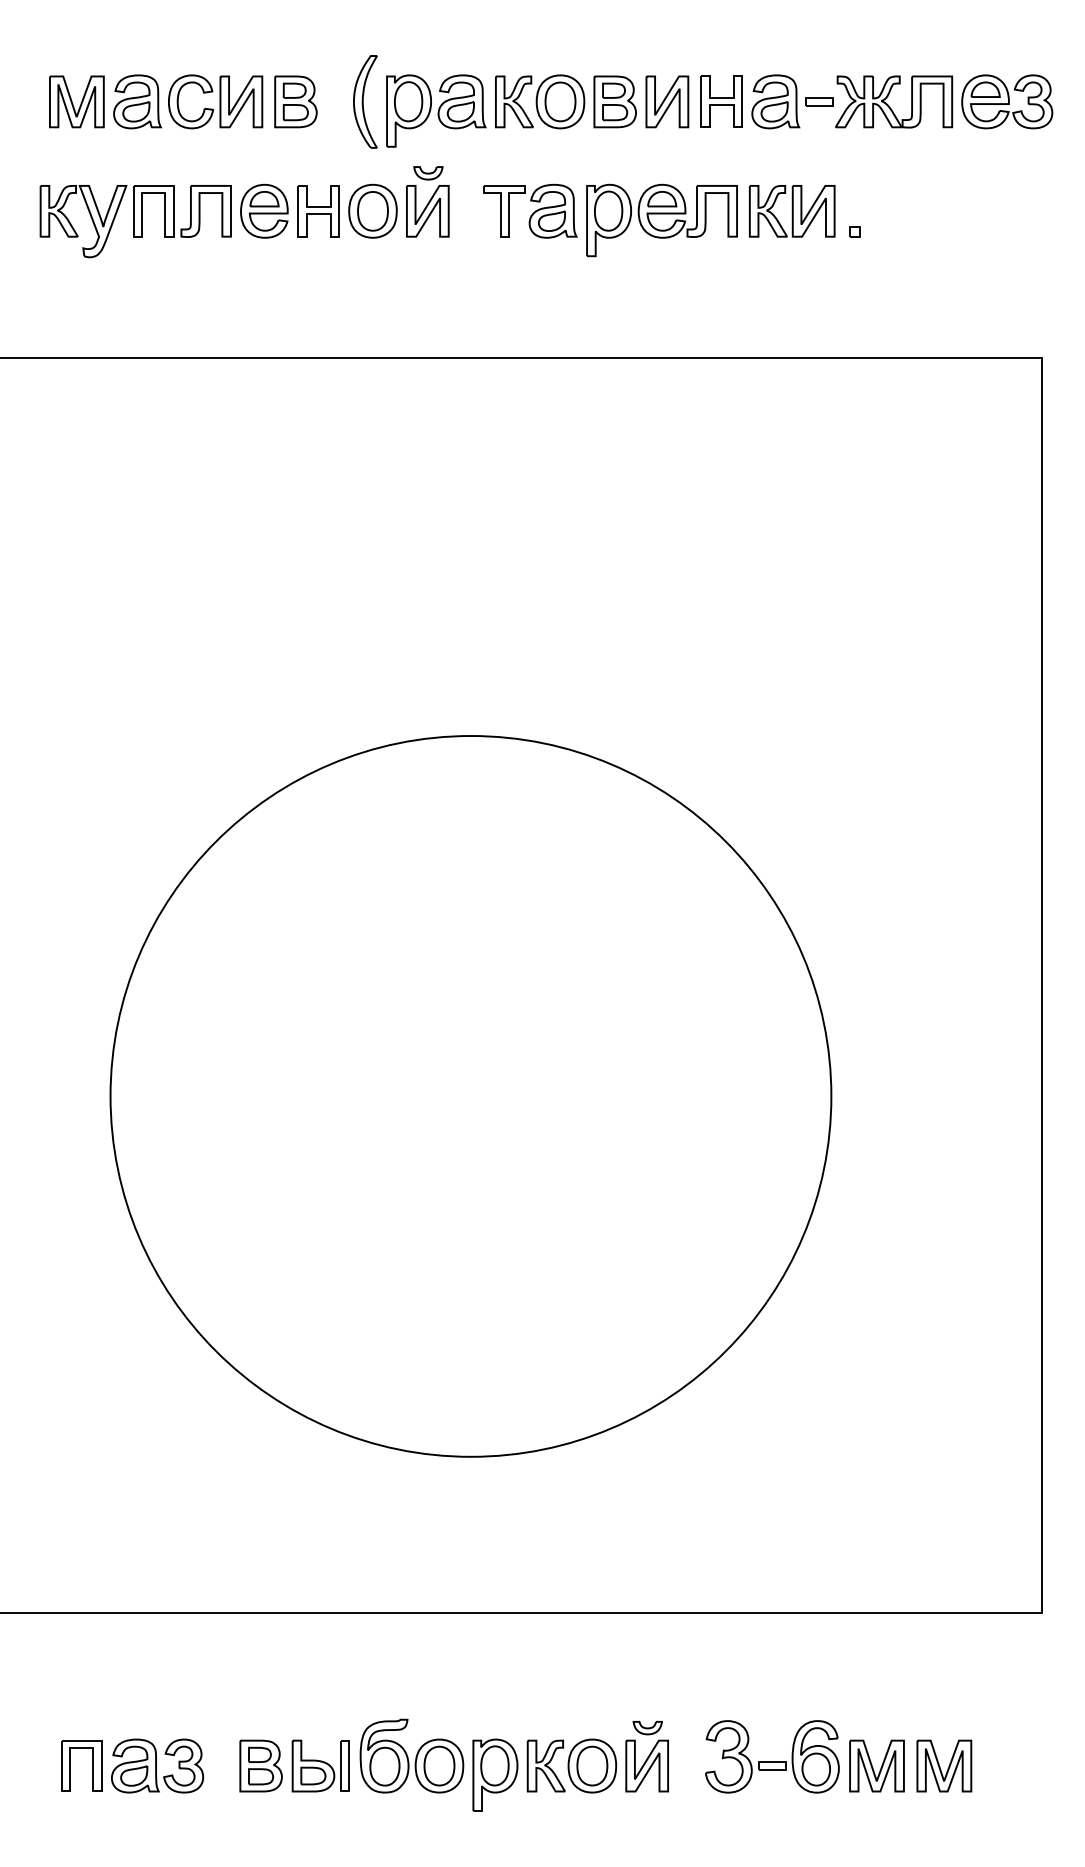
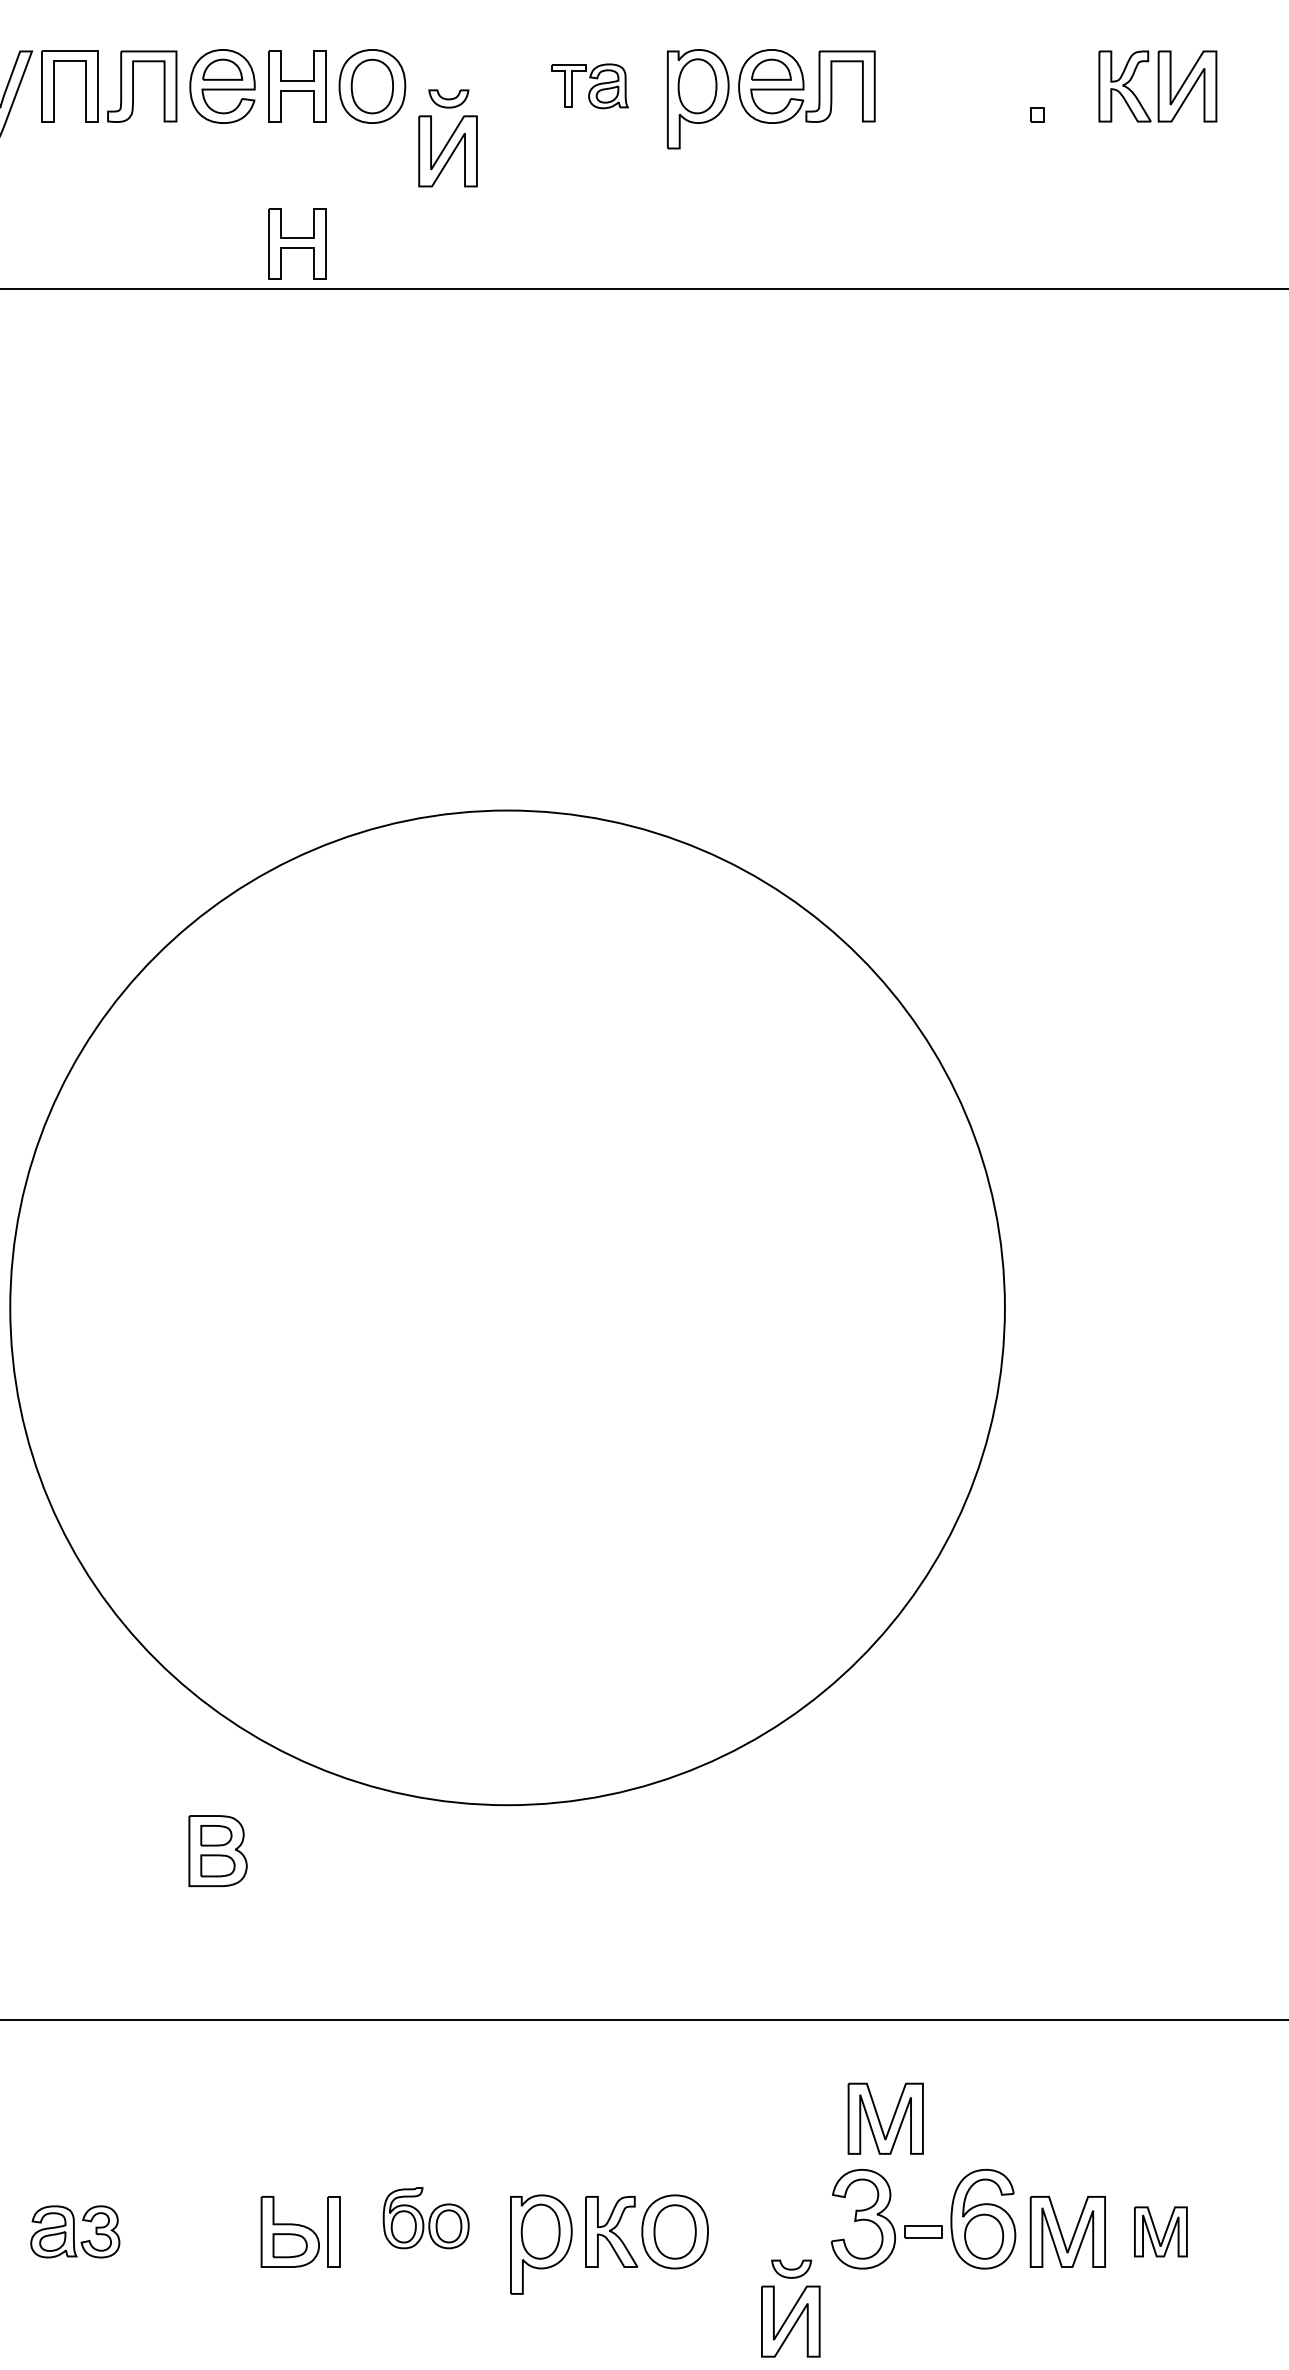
part: (427, 201) -> (447, 137), moved
part: (530, 210) -> (589, 85), size x0.6
part: (792, 211) -> (1158, 86), moved
part: (318, 325) -> (297, 244), added
part: (744, 1683) -> (885, 2117), added
part: (411, 1755) -> (425, 2217), size x0.6
part: (646, 1756) -> (789, 2308), moved
part: (157, 1765) -> (75, 2231), size x0.7
part: (260, 1765) -> (217, 1850), moved
part: (944, 1765) -> (1161, 2231), size x0.7

